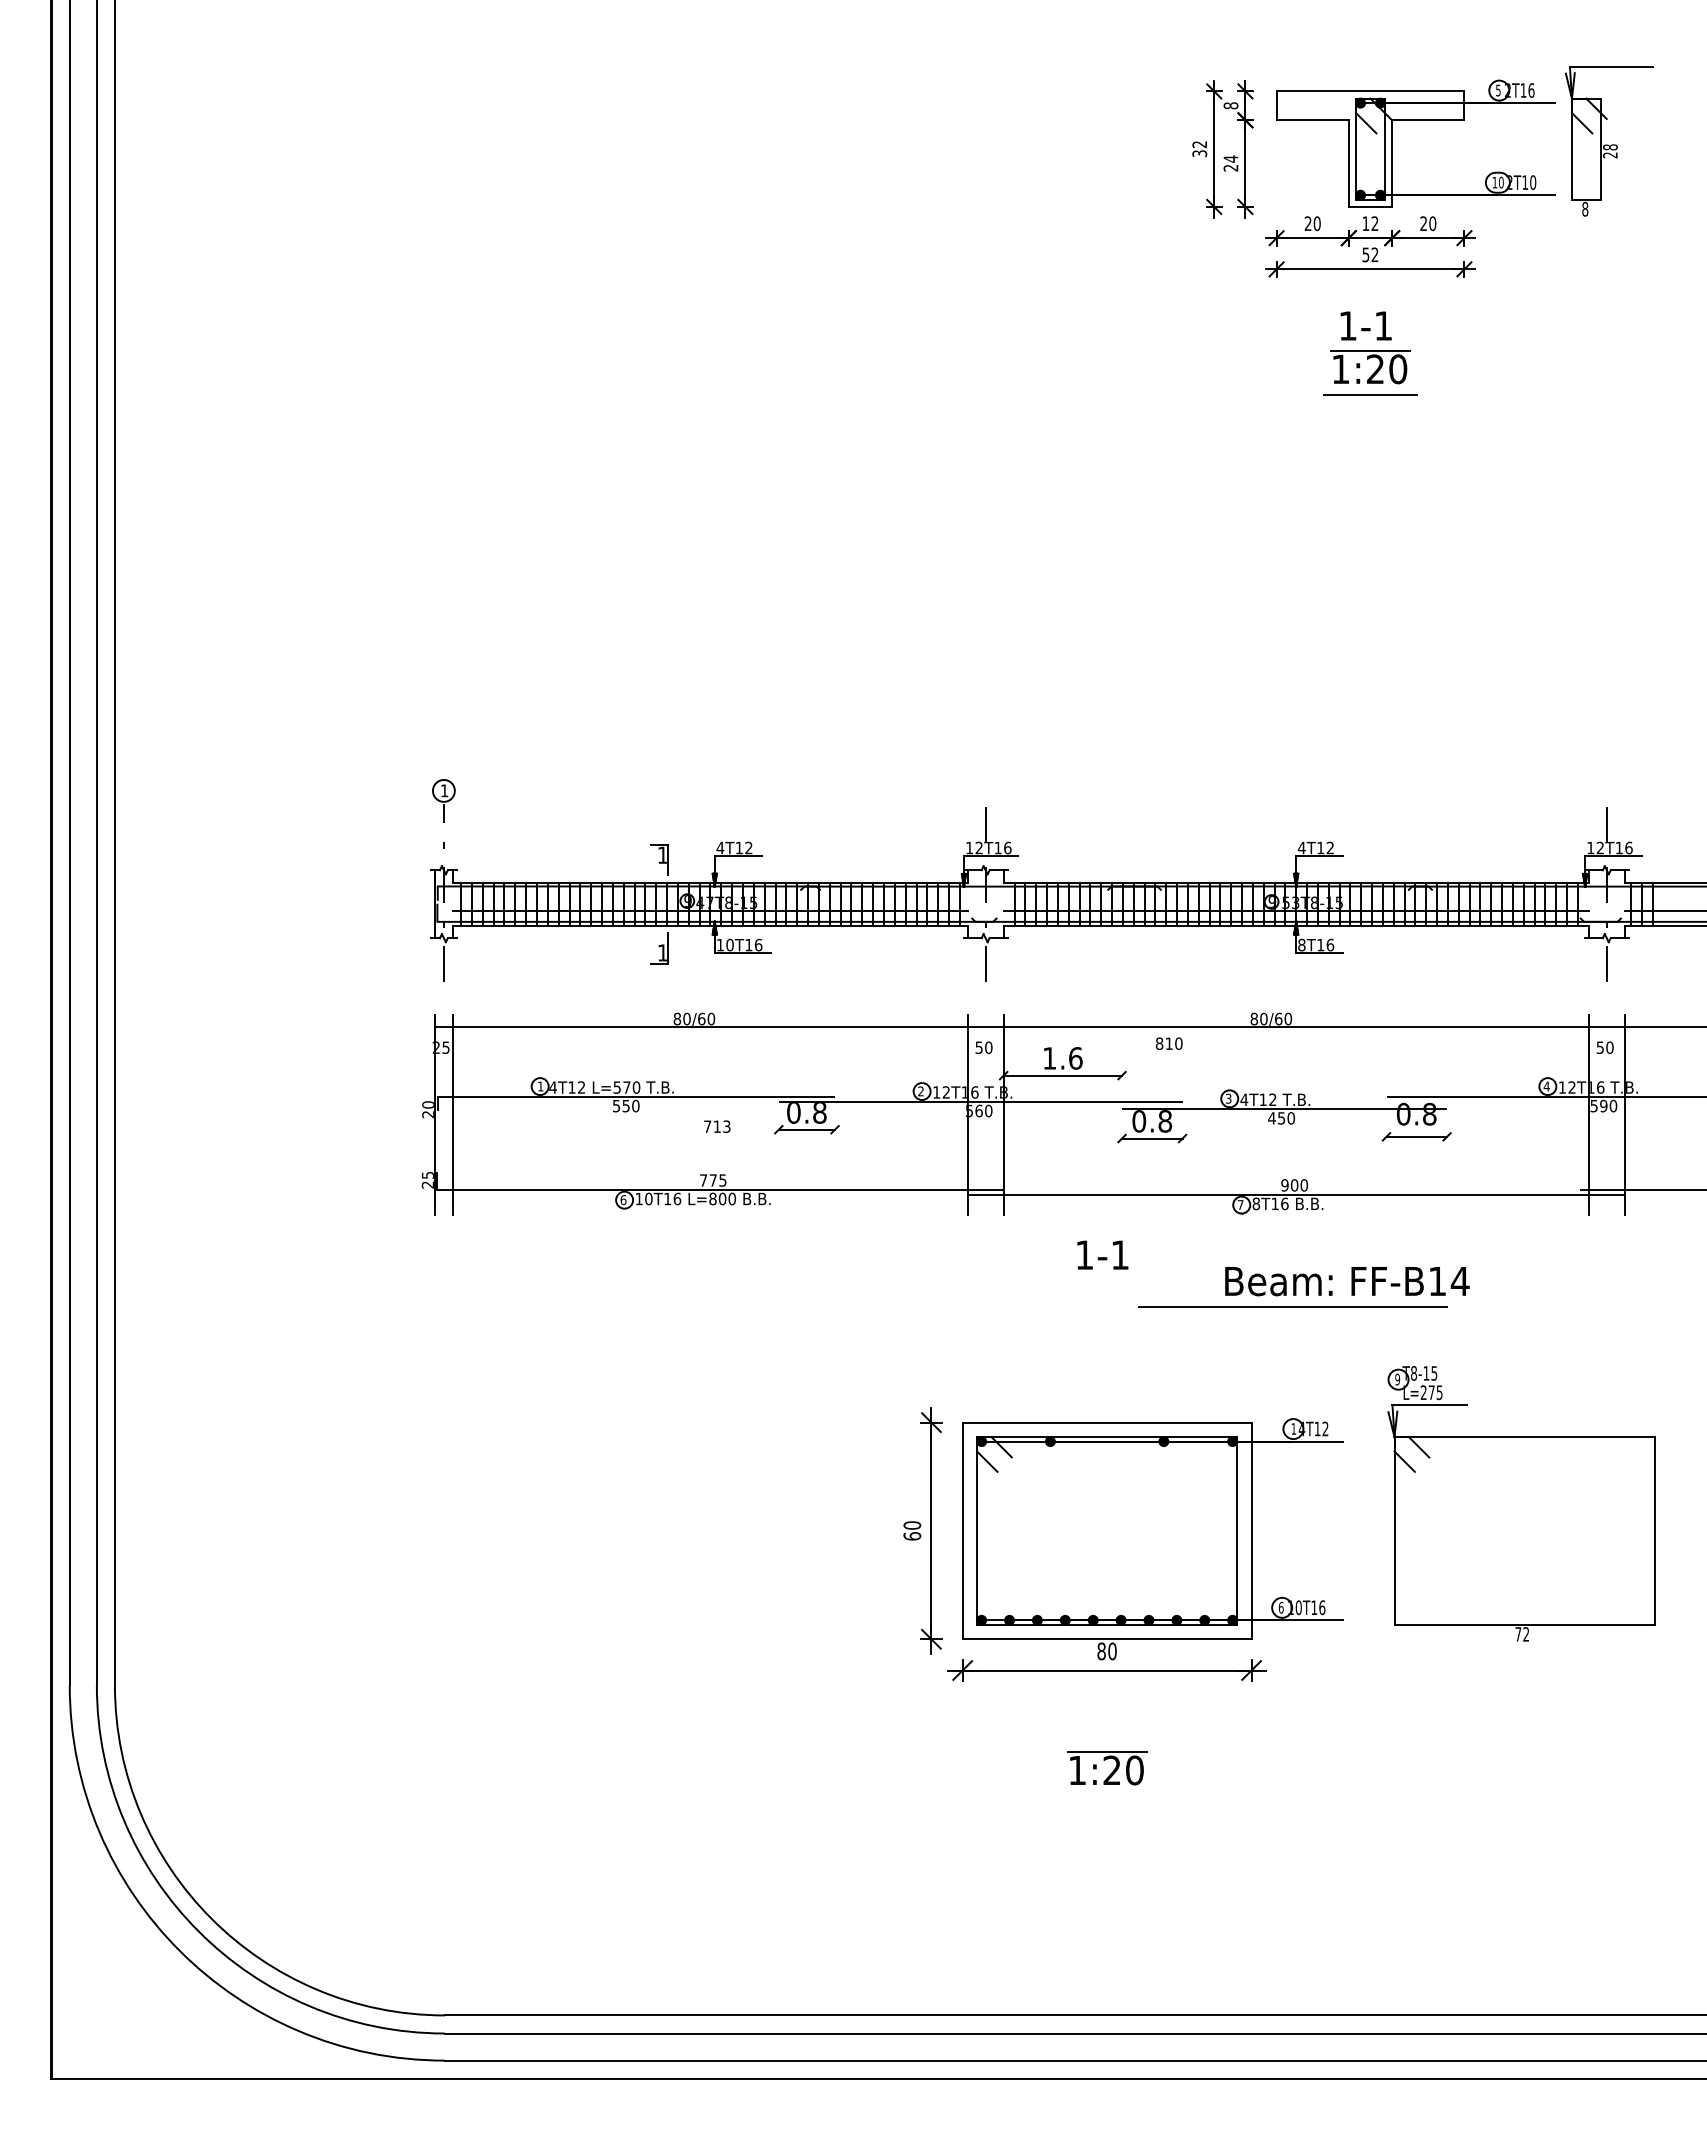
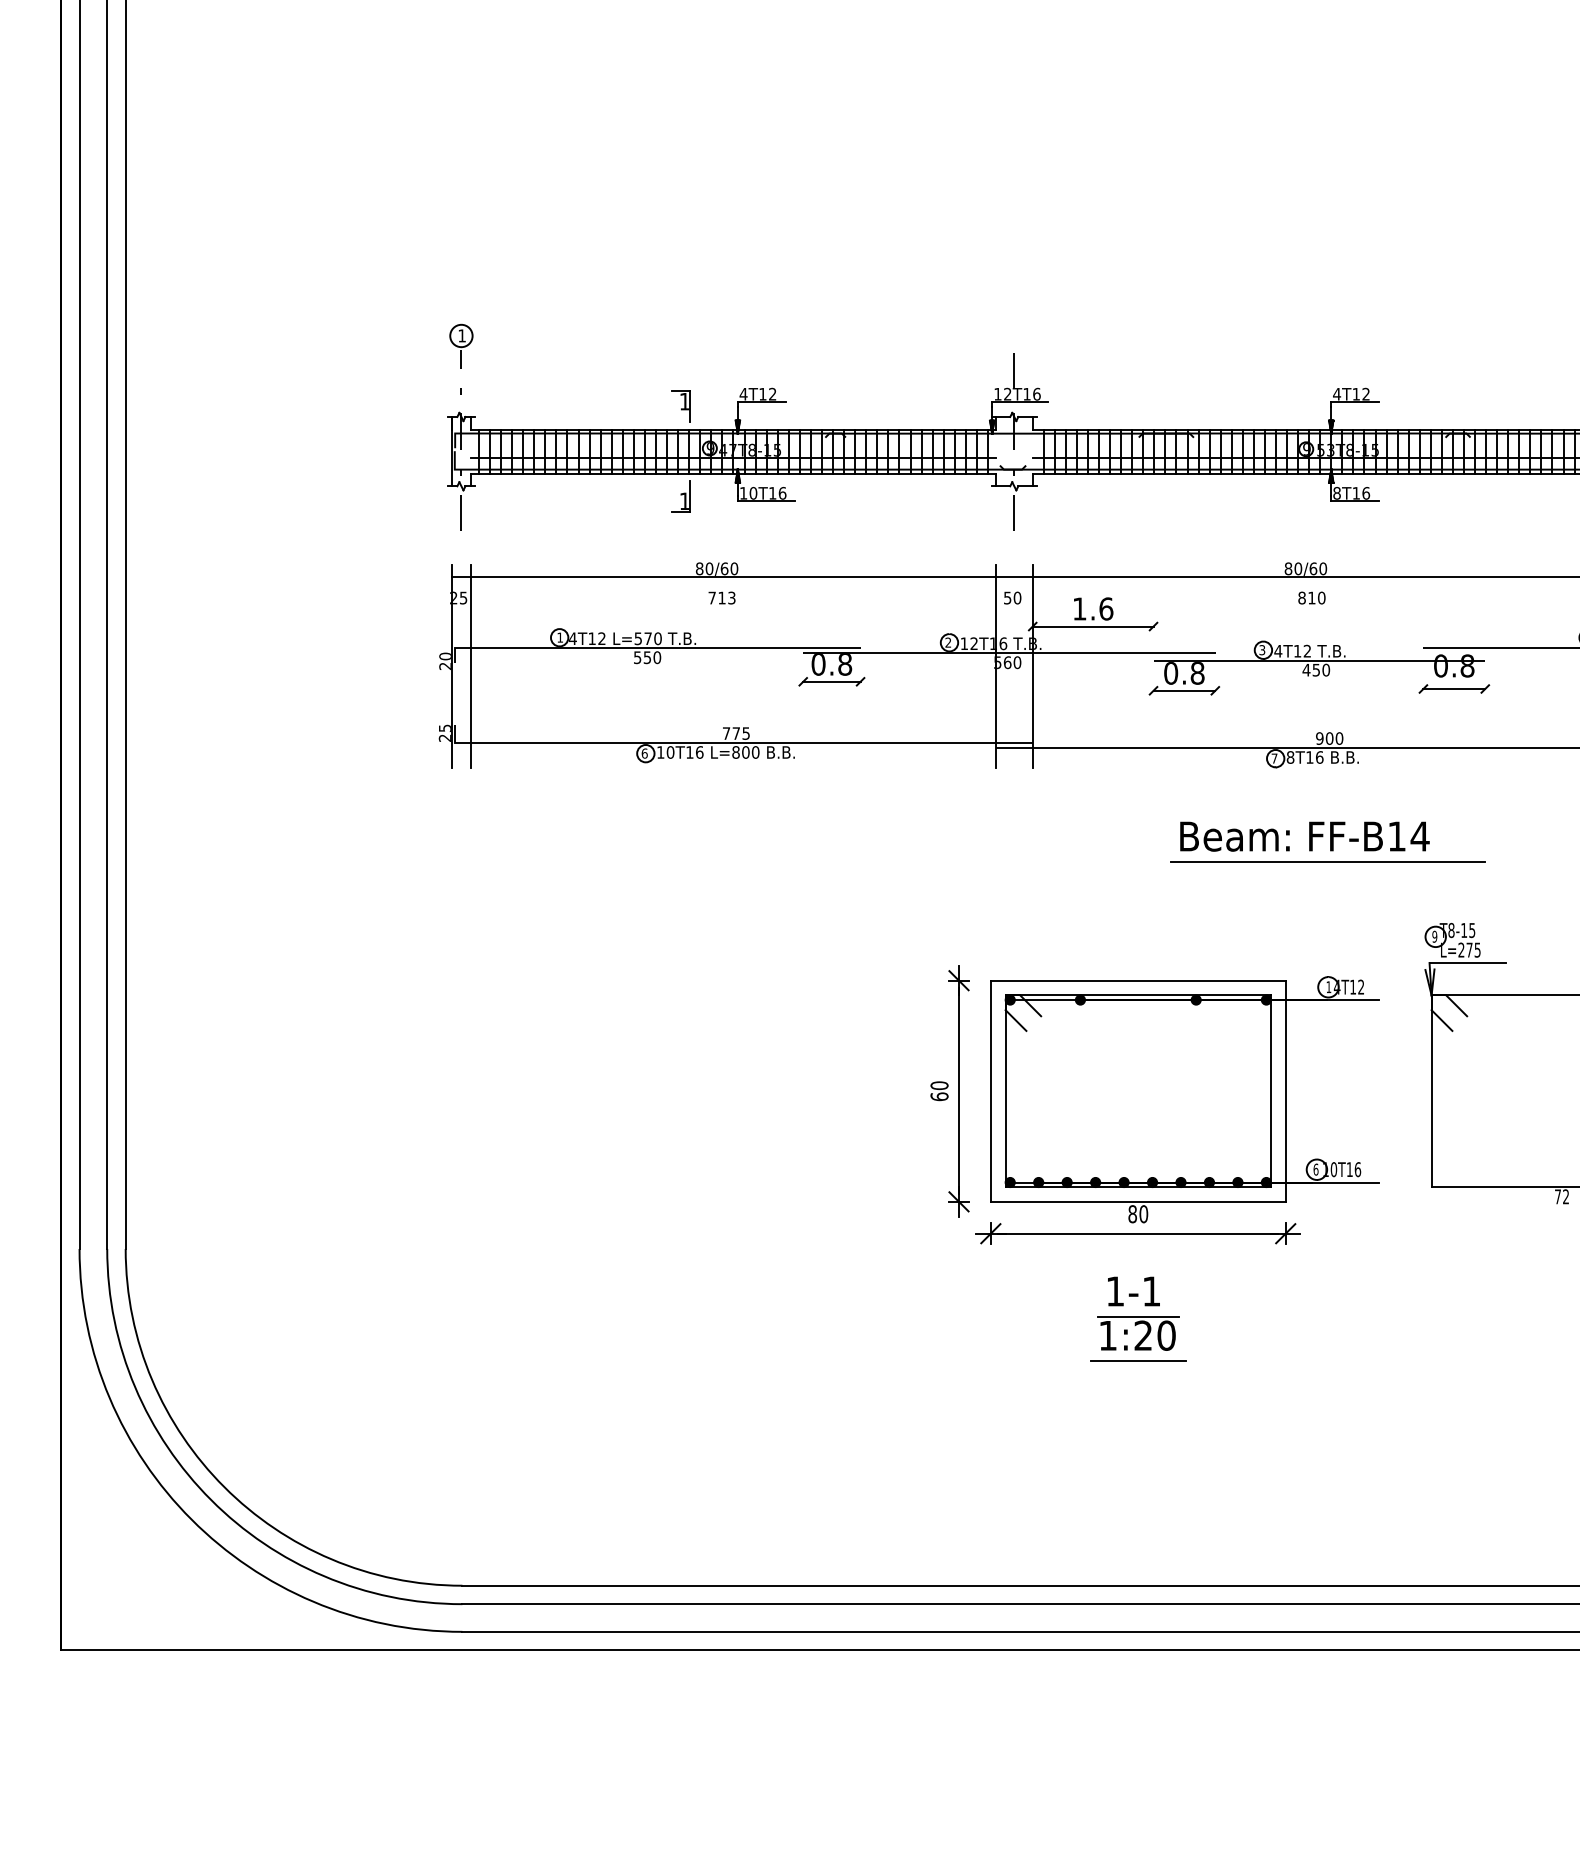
text: (1168, 1043) -> (1311, 597), moved
text: (717, 1126) -> (722, 597), moved
text: (1102, 1254) -> (1133, 1290), moved
text: (1347, 1281) -> (1305, 836), moved
line: (1106, 1795) -> (1137, 1361), added

